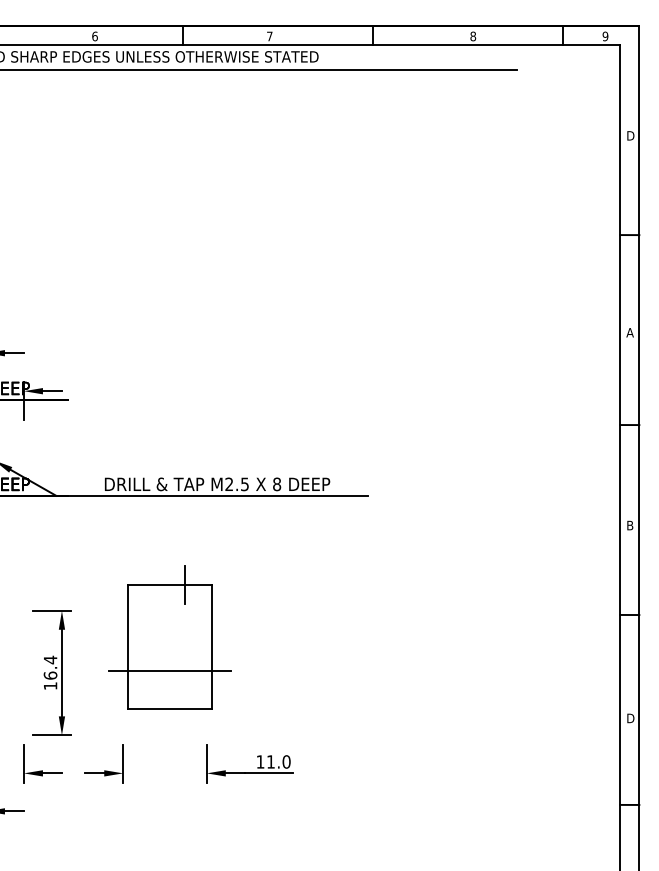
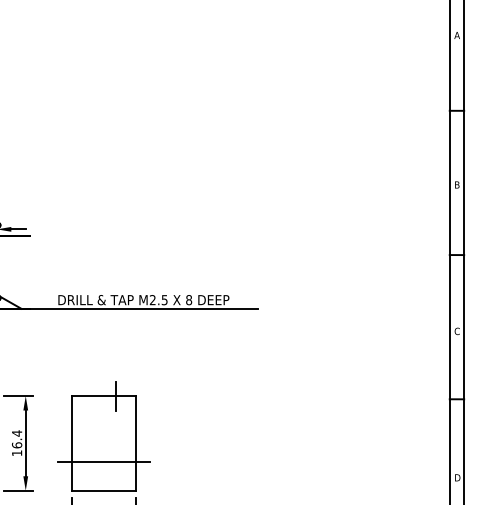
text: (630, 135) -> (457, 35), D -> A
text: (629, 332) -> (456, 184), A -> B
text: (629, 525) -> (456, 331), B -> C
part: (169, 637) -> (103, 436), moved

